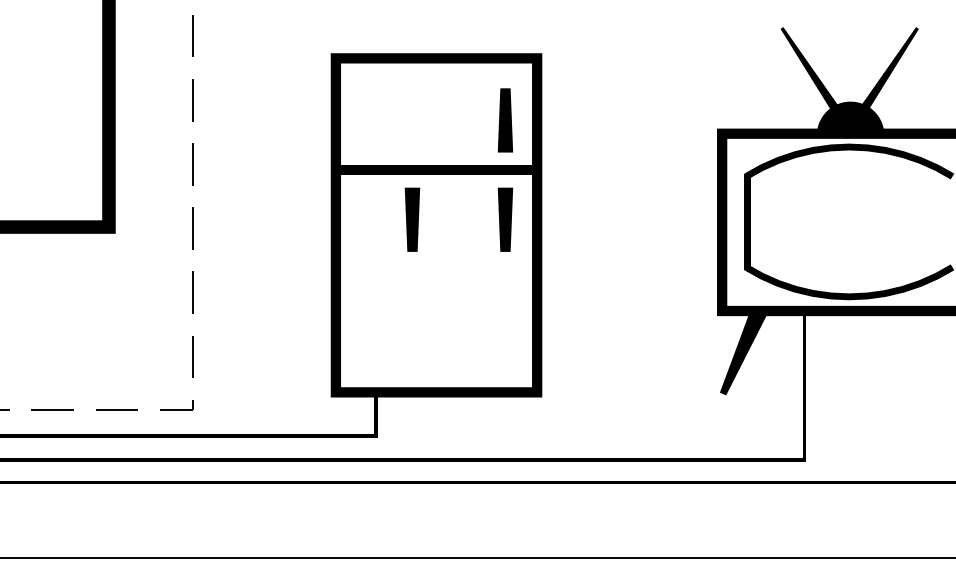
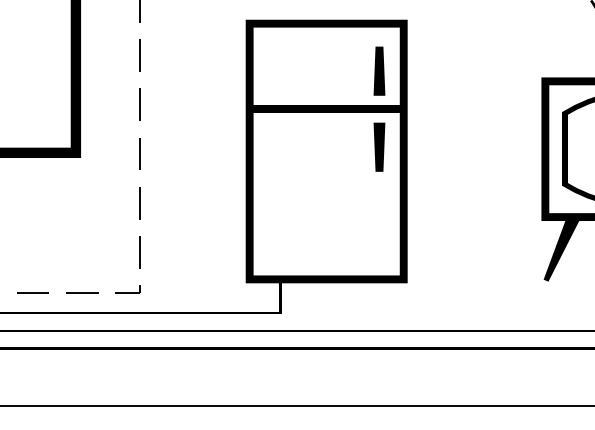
line: (412, 219) -> (308, 147), removed

